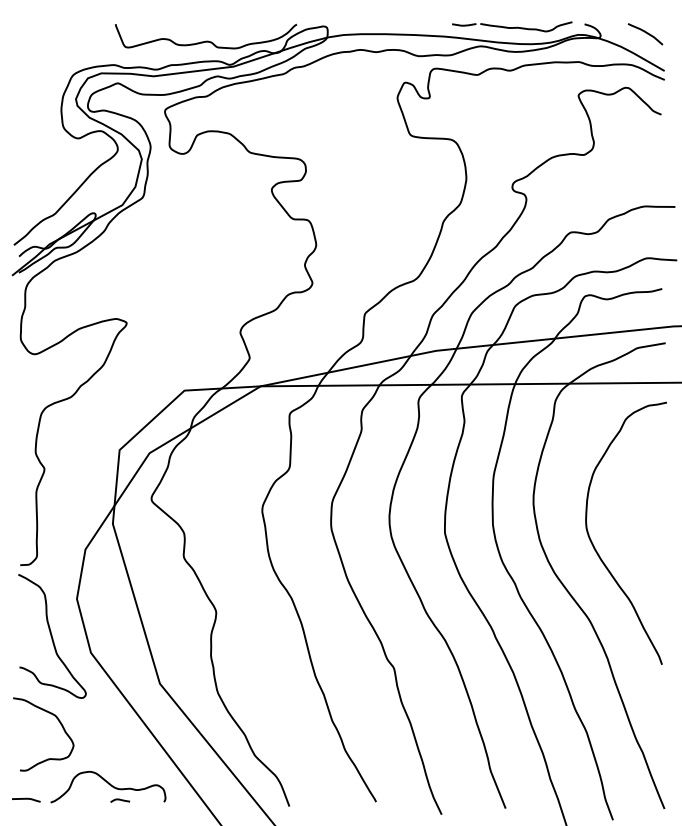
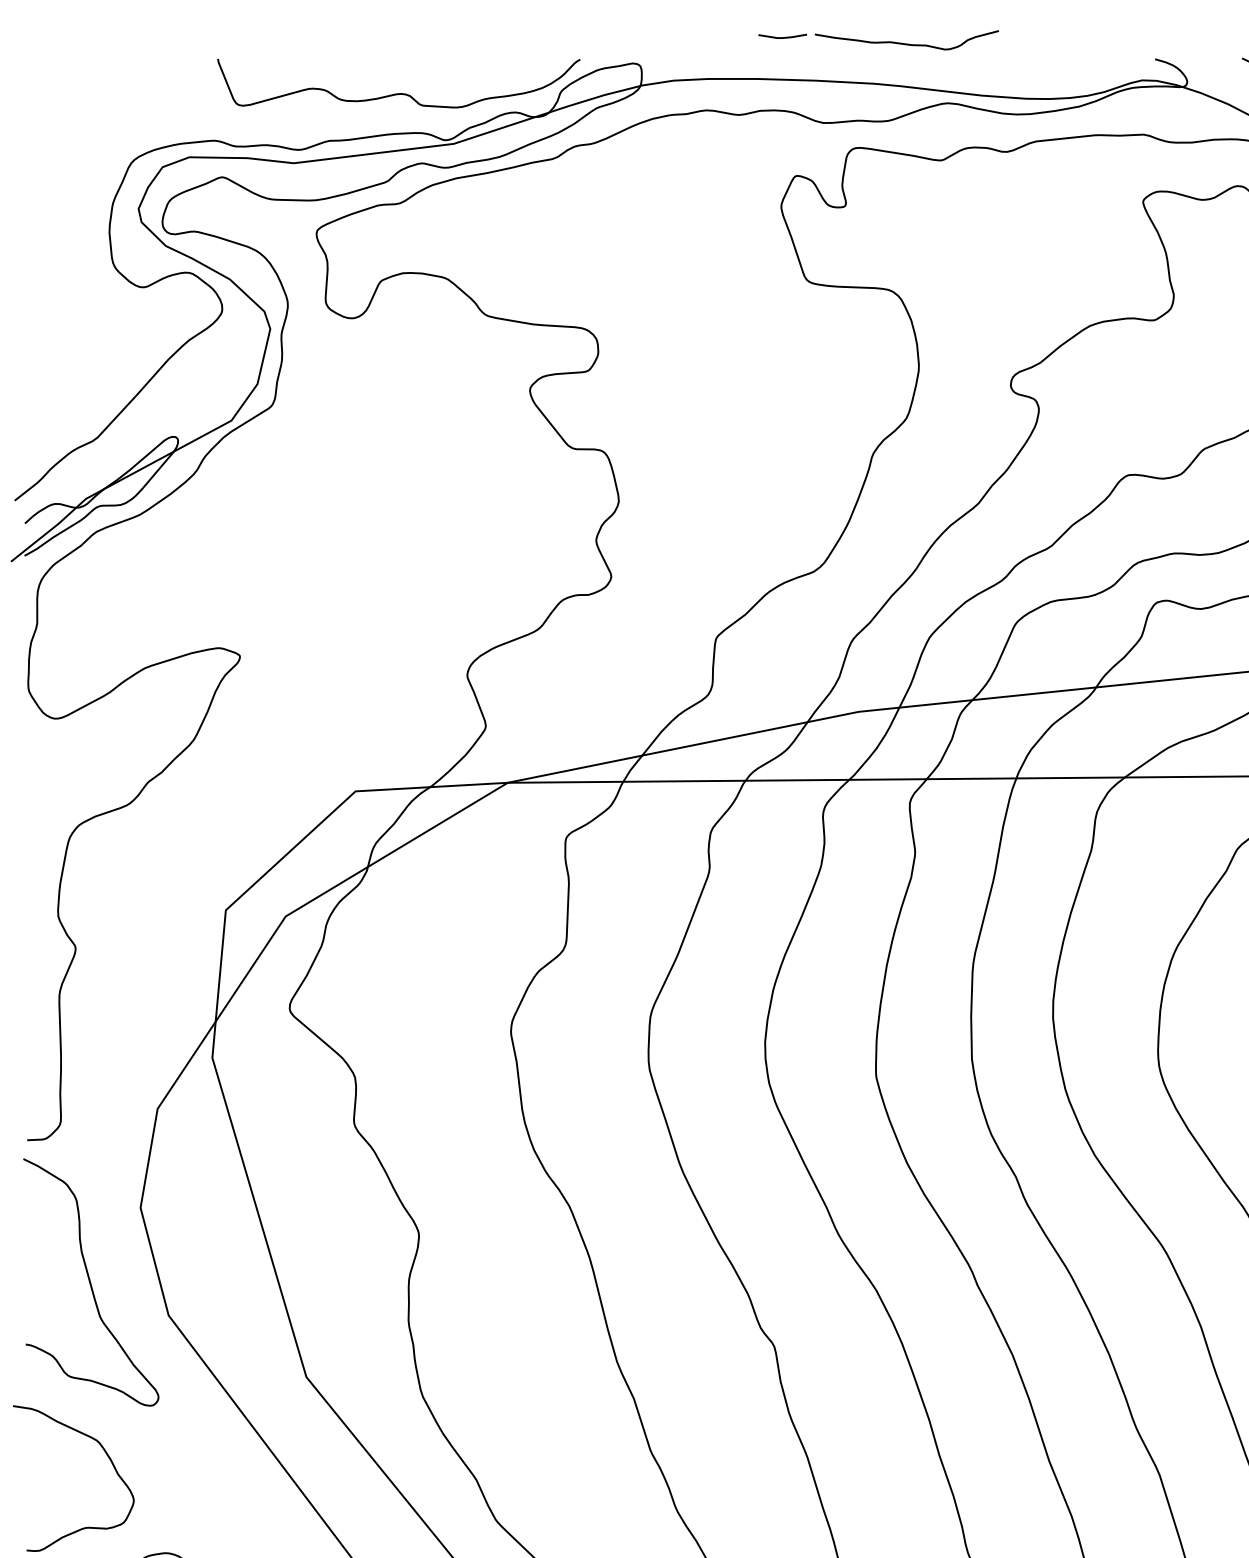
part: (512, 26) -> (879, 39), moved

